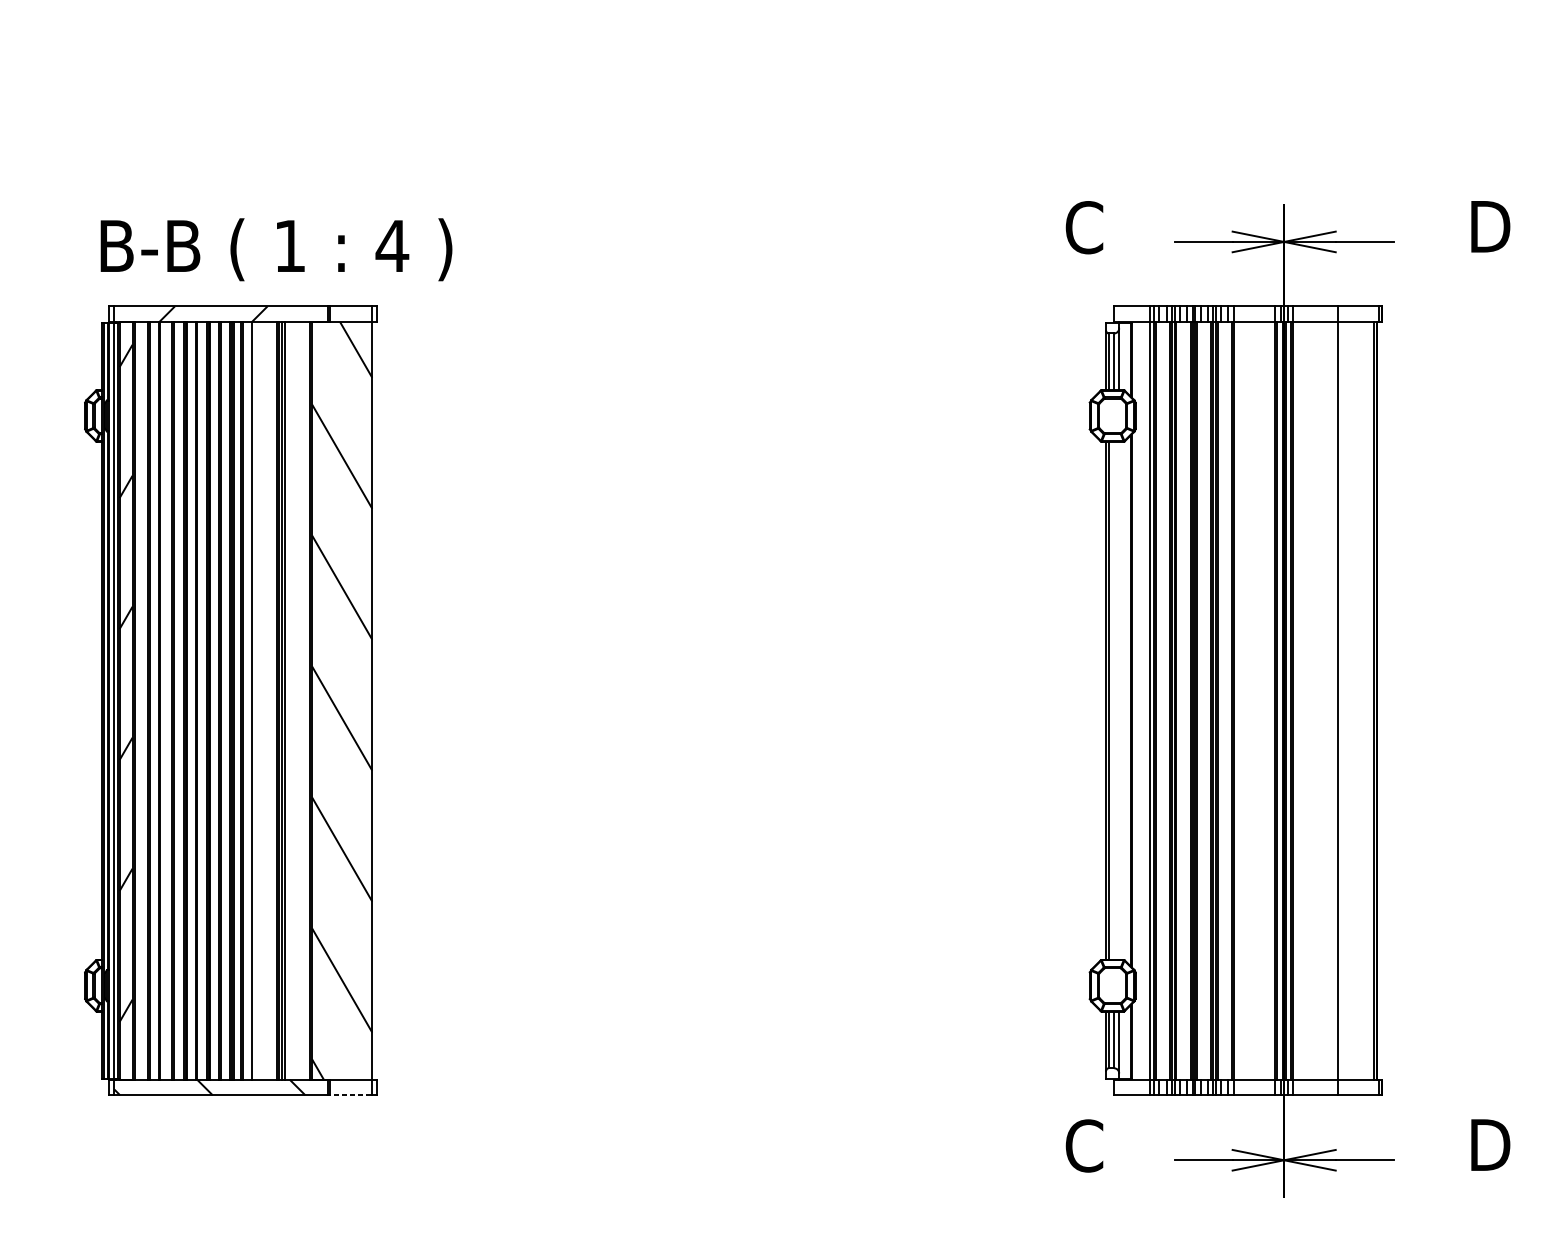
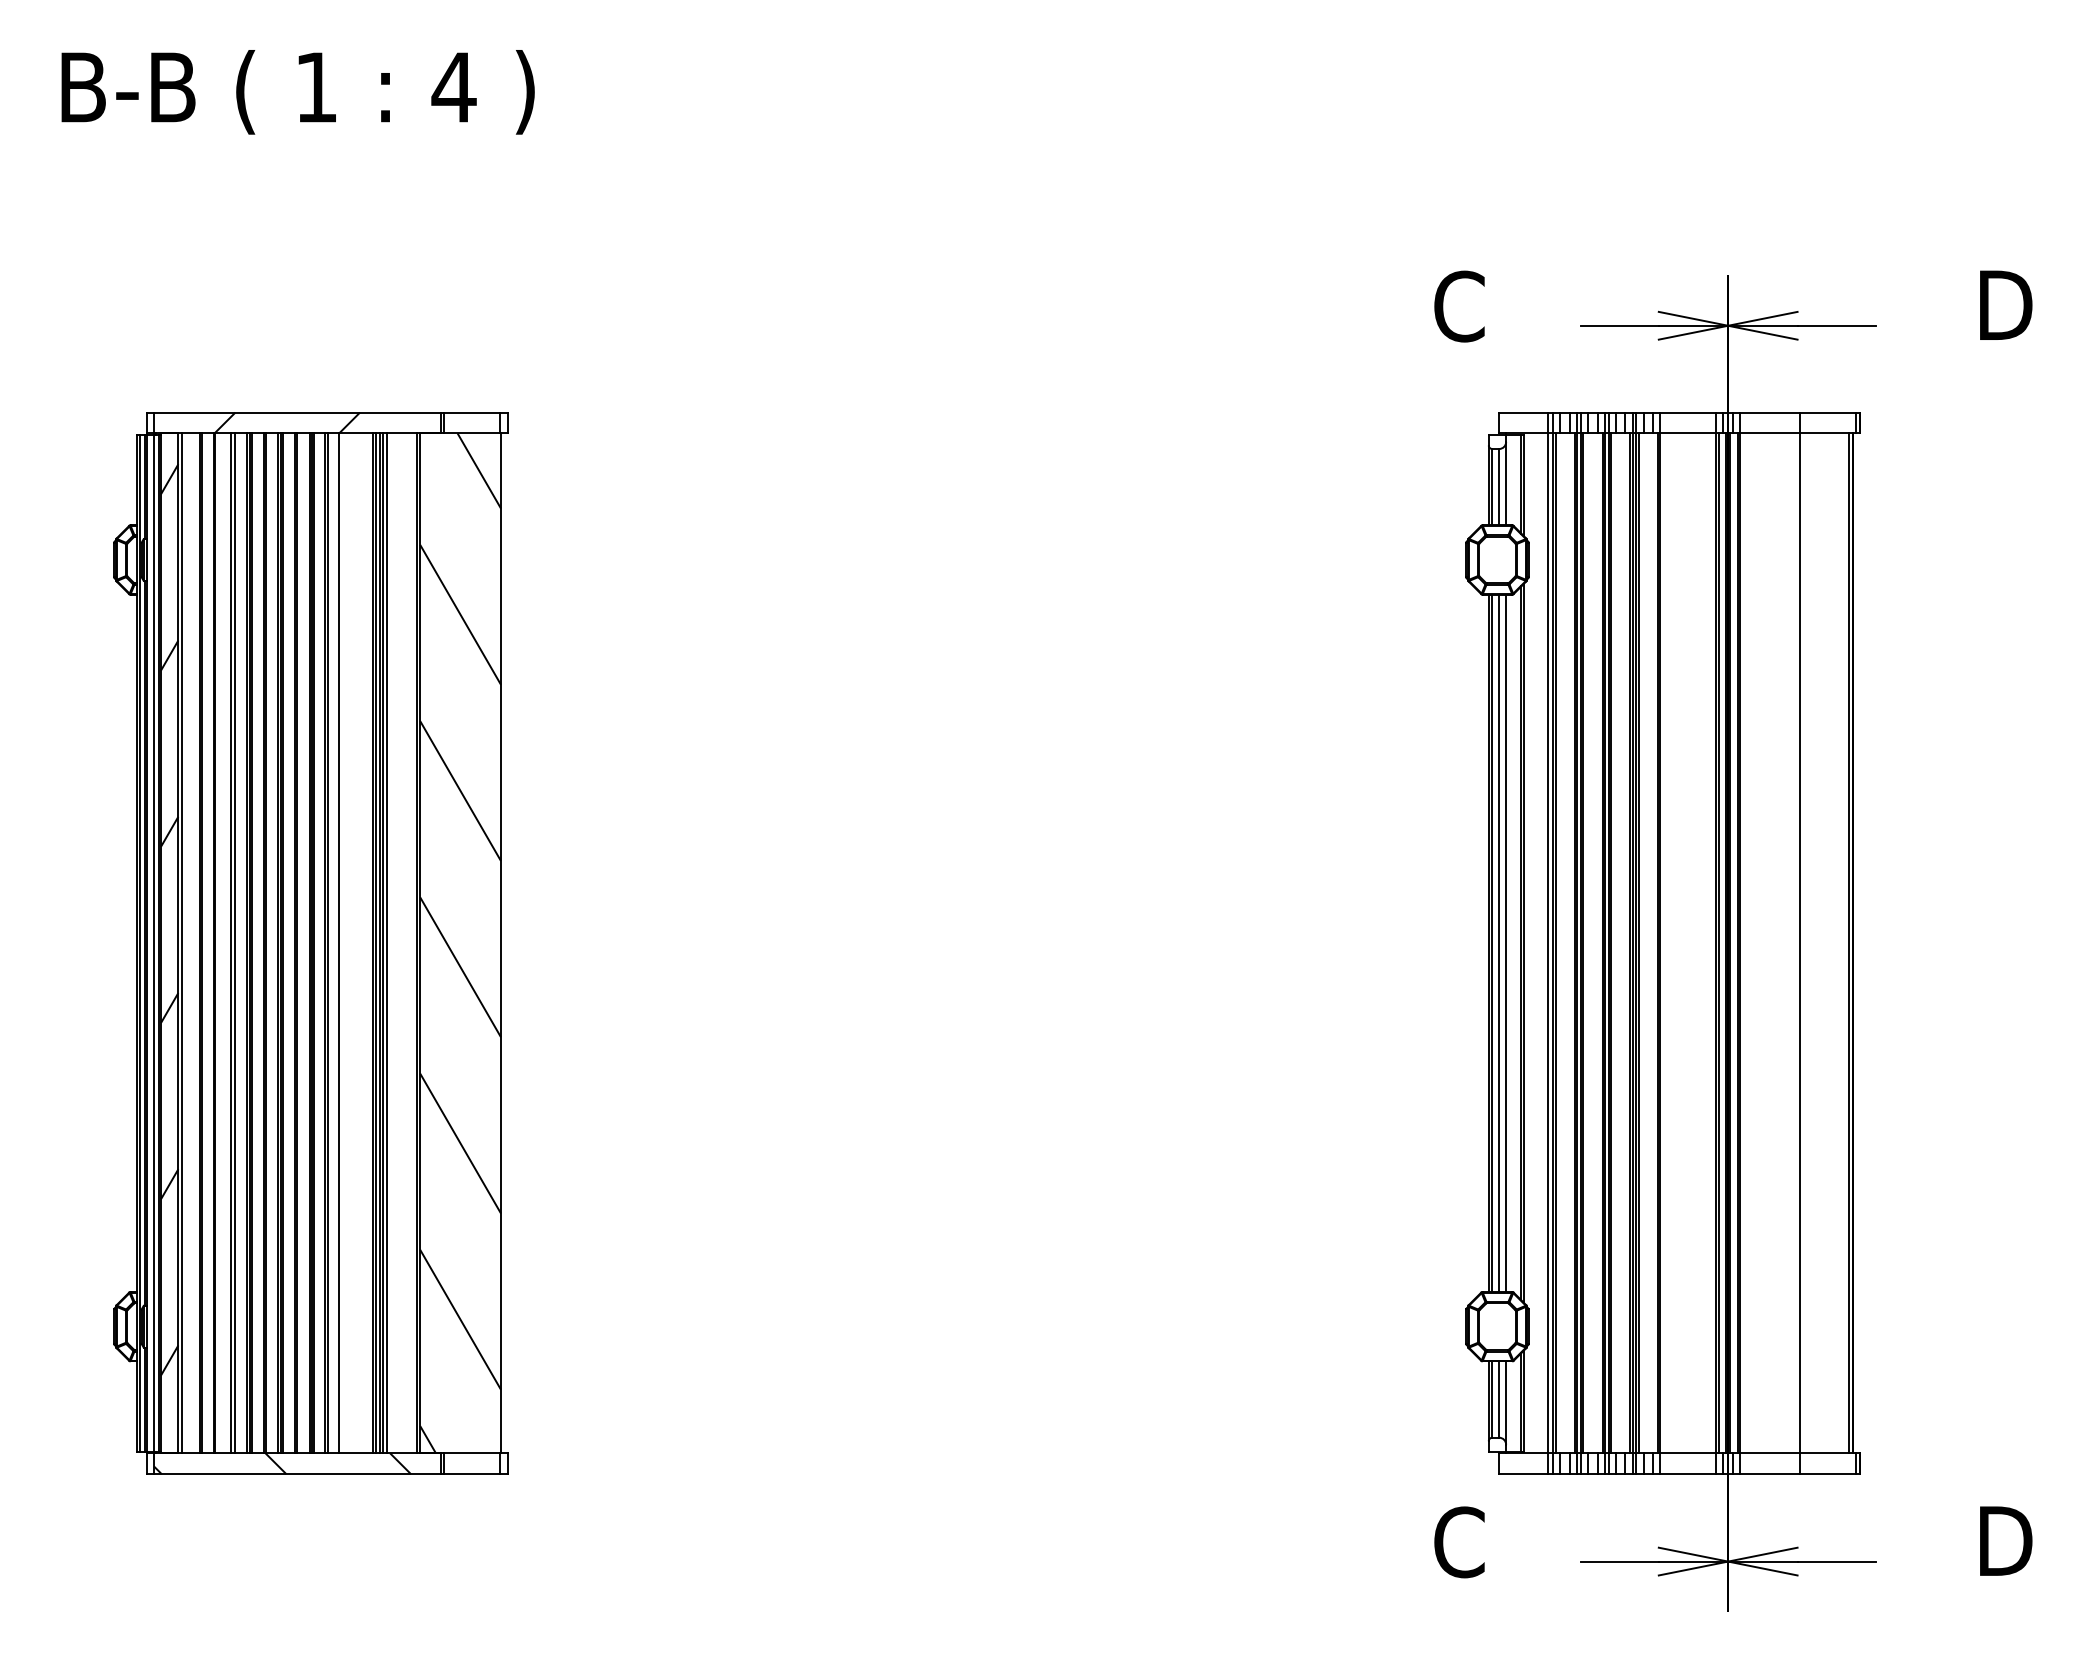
text: (276, 249) -> (297, 92), moved
line: (287, 700) -> (386, 943), added
line: (1114, 700) -> (1499, 943), added
line: (1119, 700) -> (1506, 943), added
line: (350, 1095) -> (471, 1474), dashed -> solid

